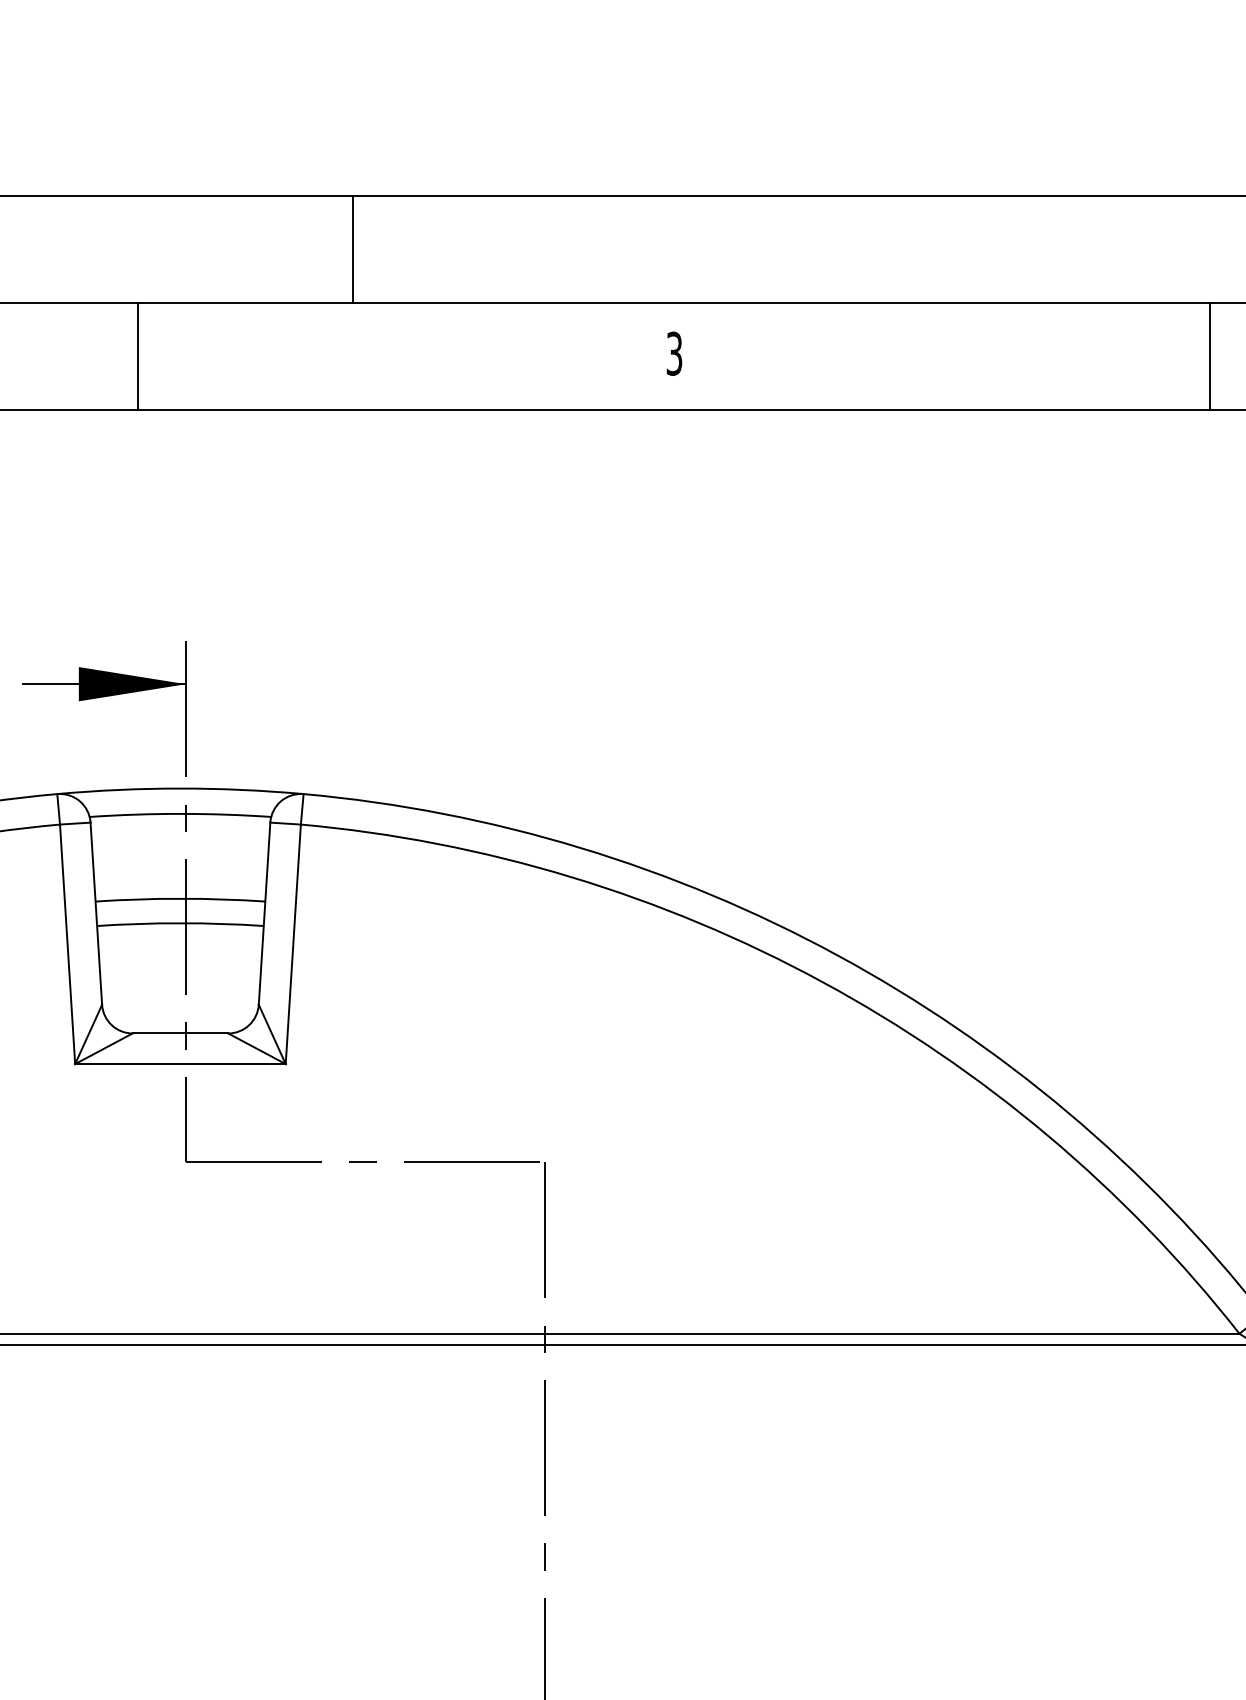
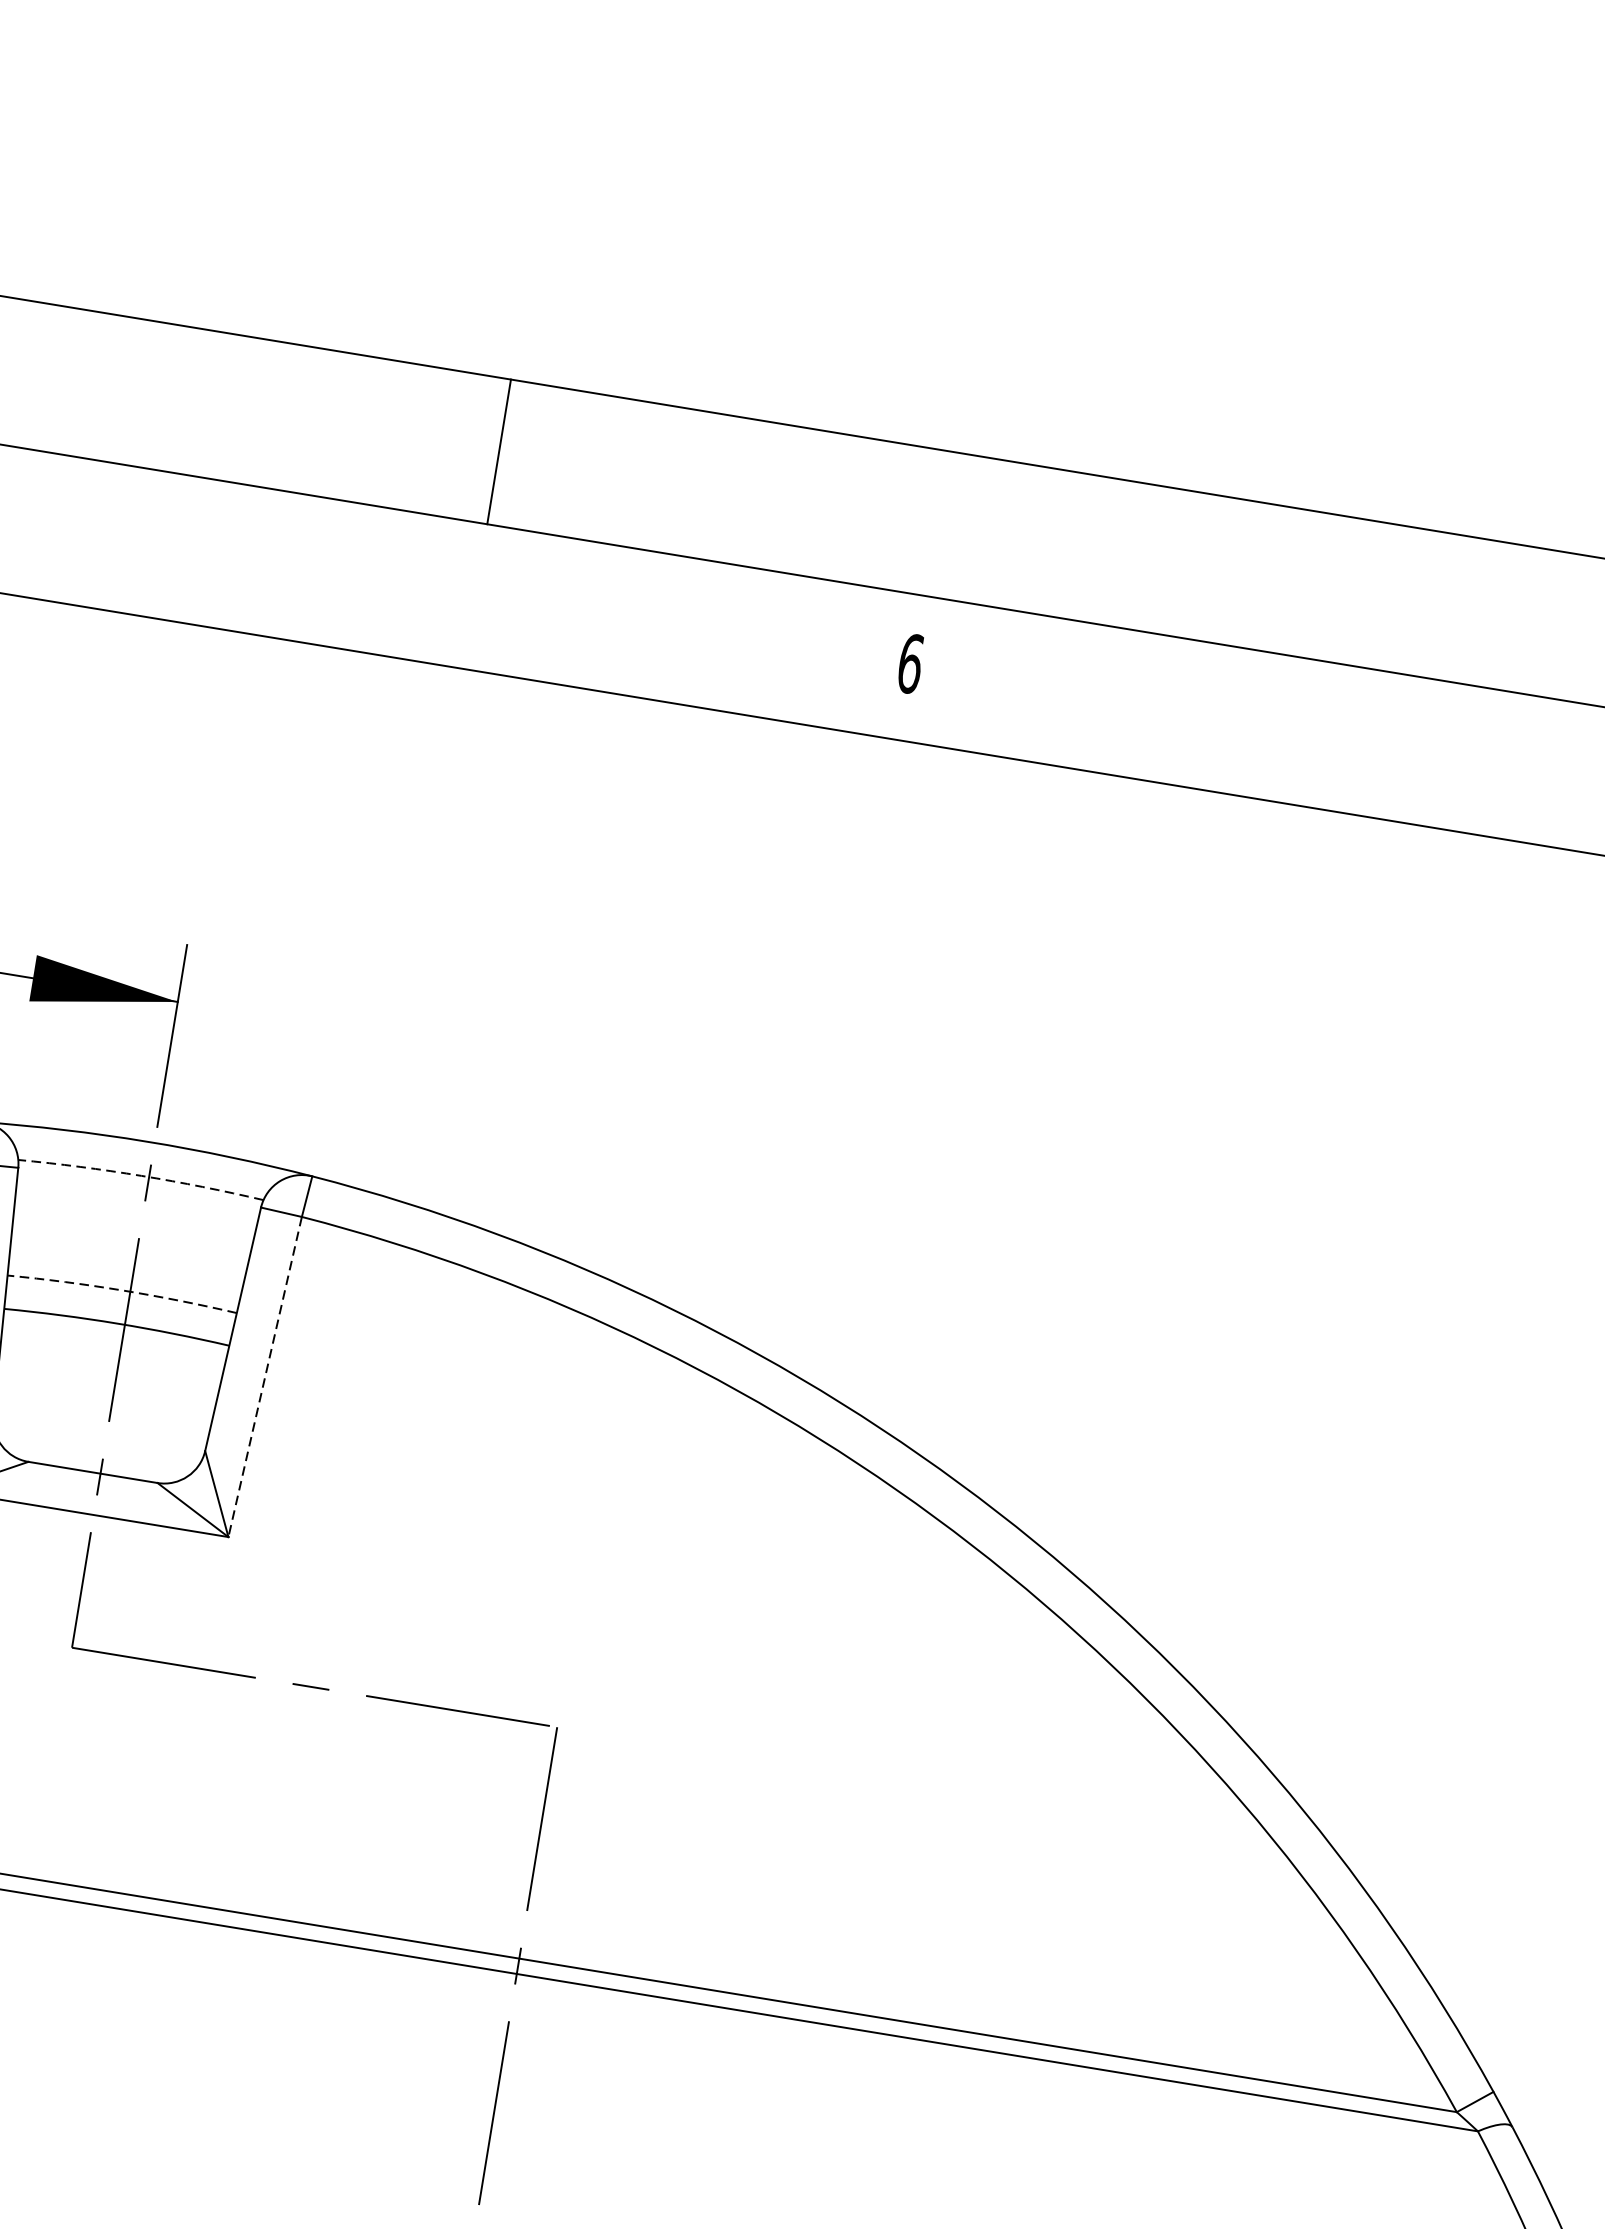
text: (674, 353) -> (910, 663), 3 -> 6
line: (138, 356) -> (186, 548), removed
arc: (180, 813) -> (141, 1175), solid -> dashed
arc: (180, 898) -> (122, 1290), solid -> dashed
line: (293, 944) -> (265, 1377), solid -> dashed

